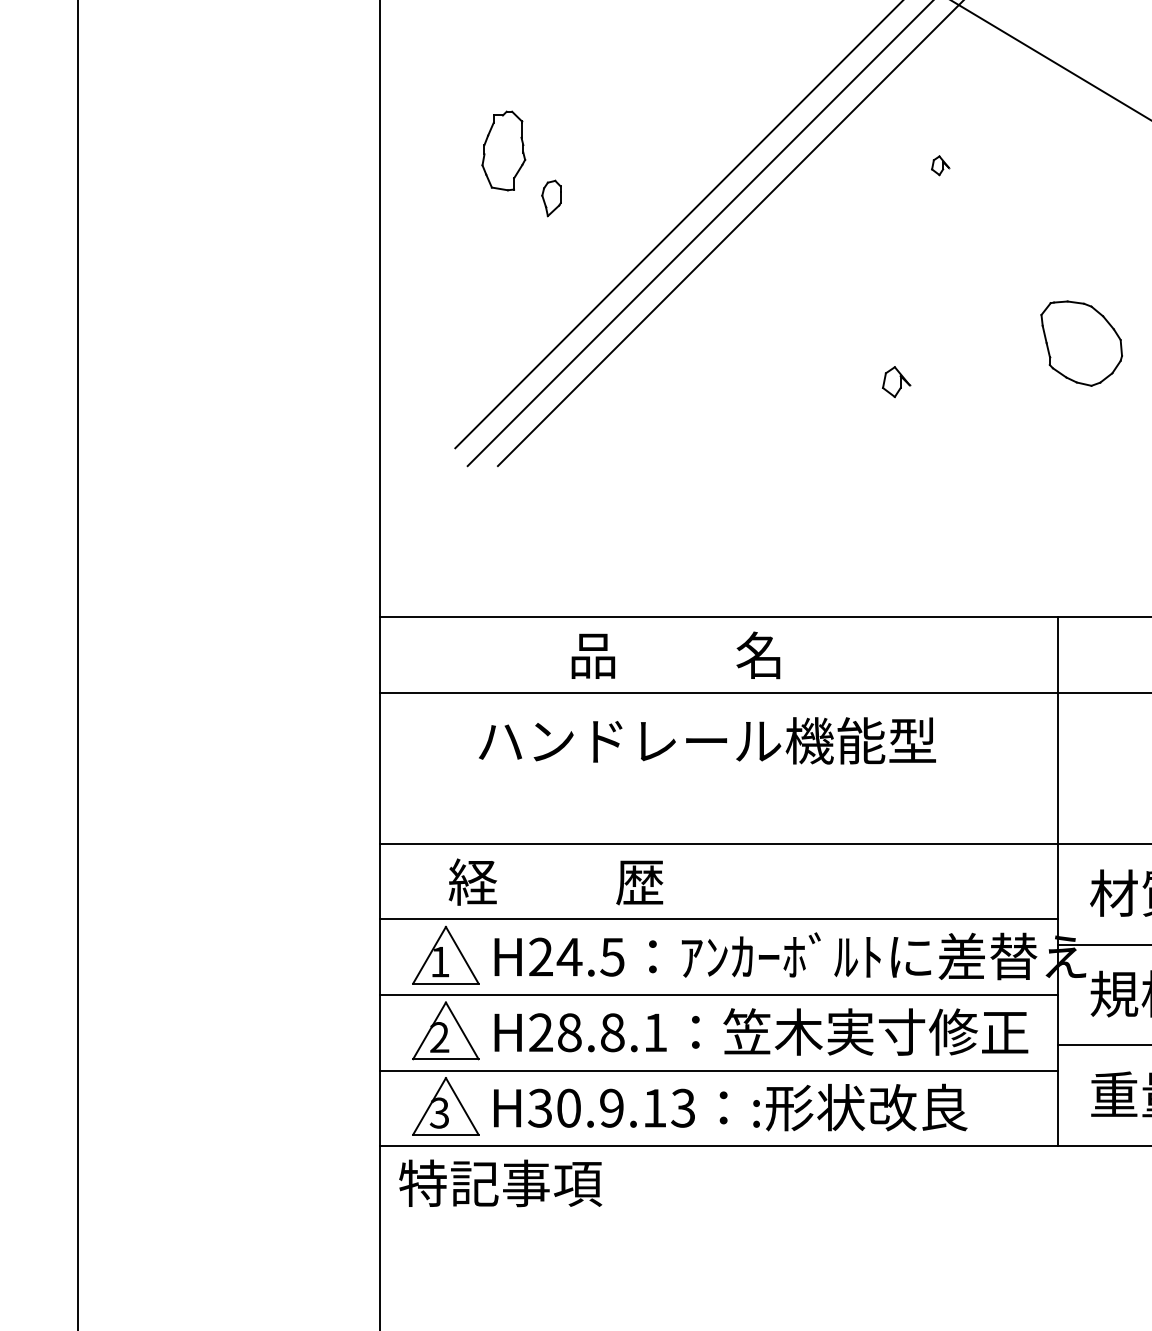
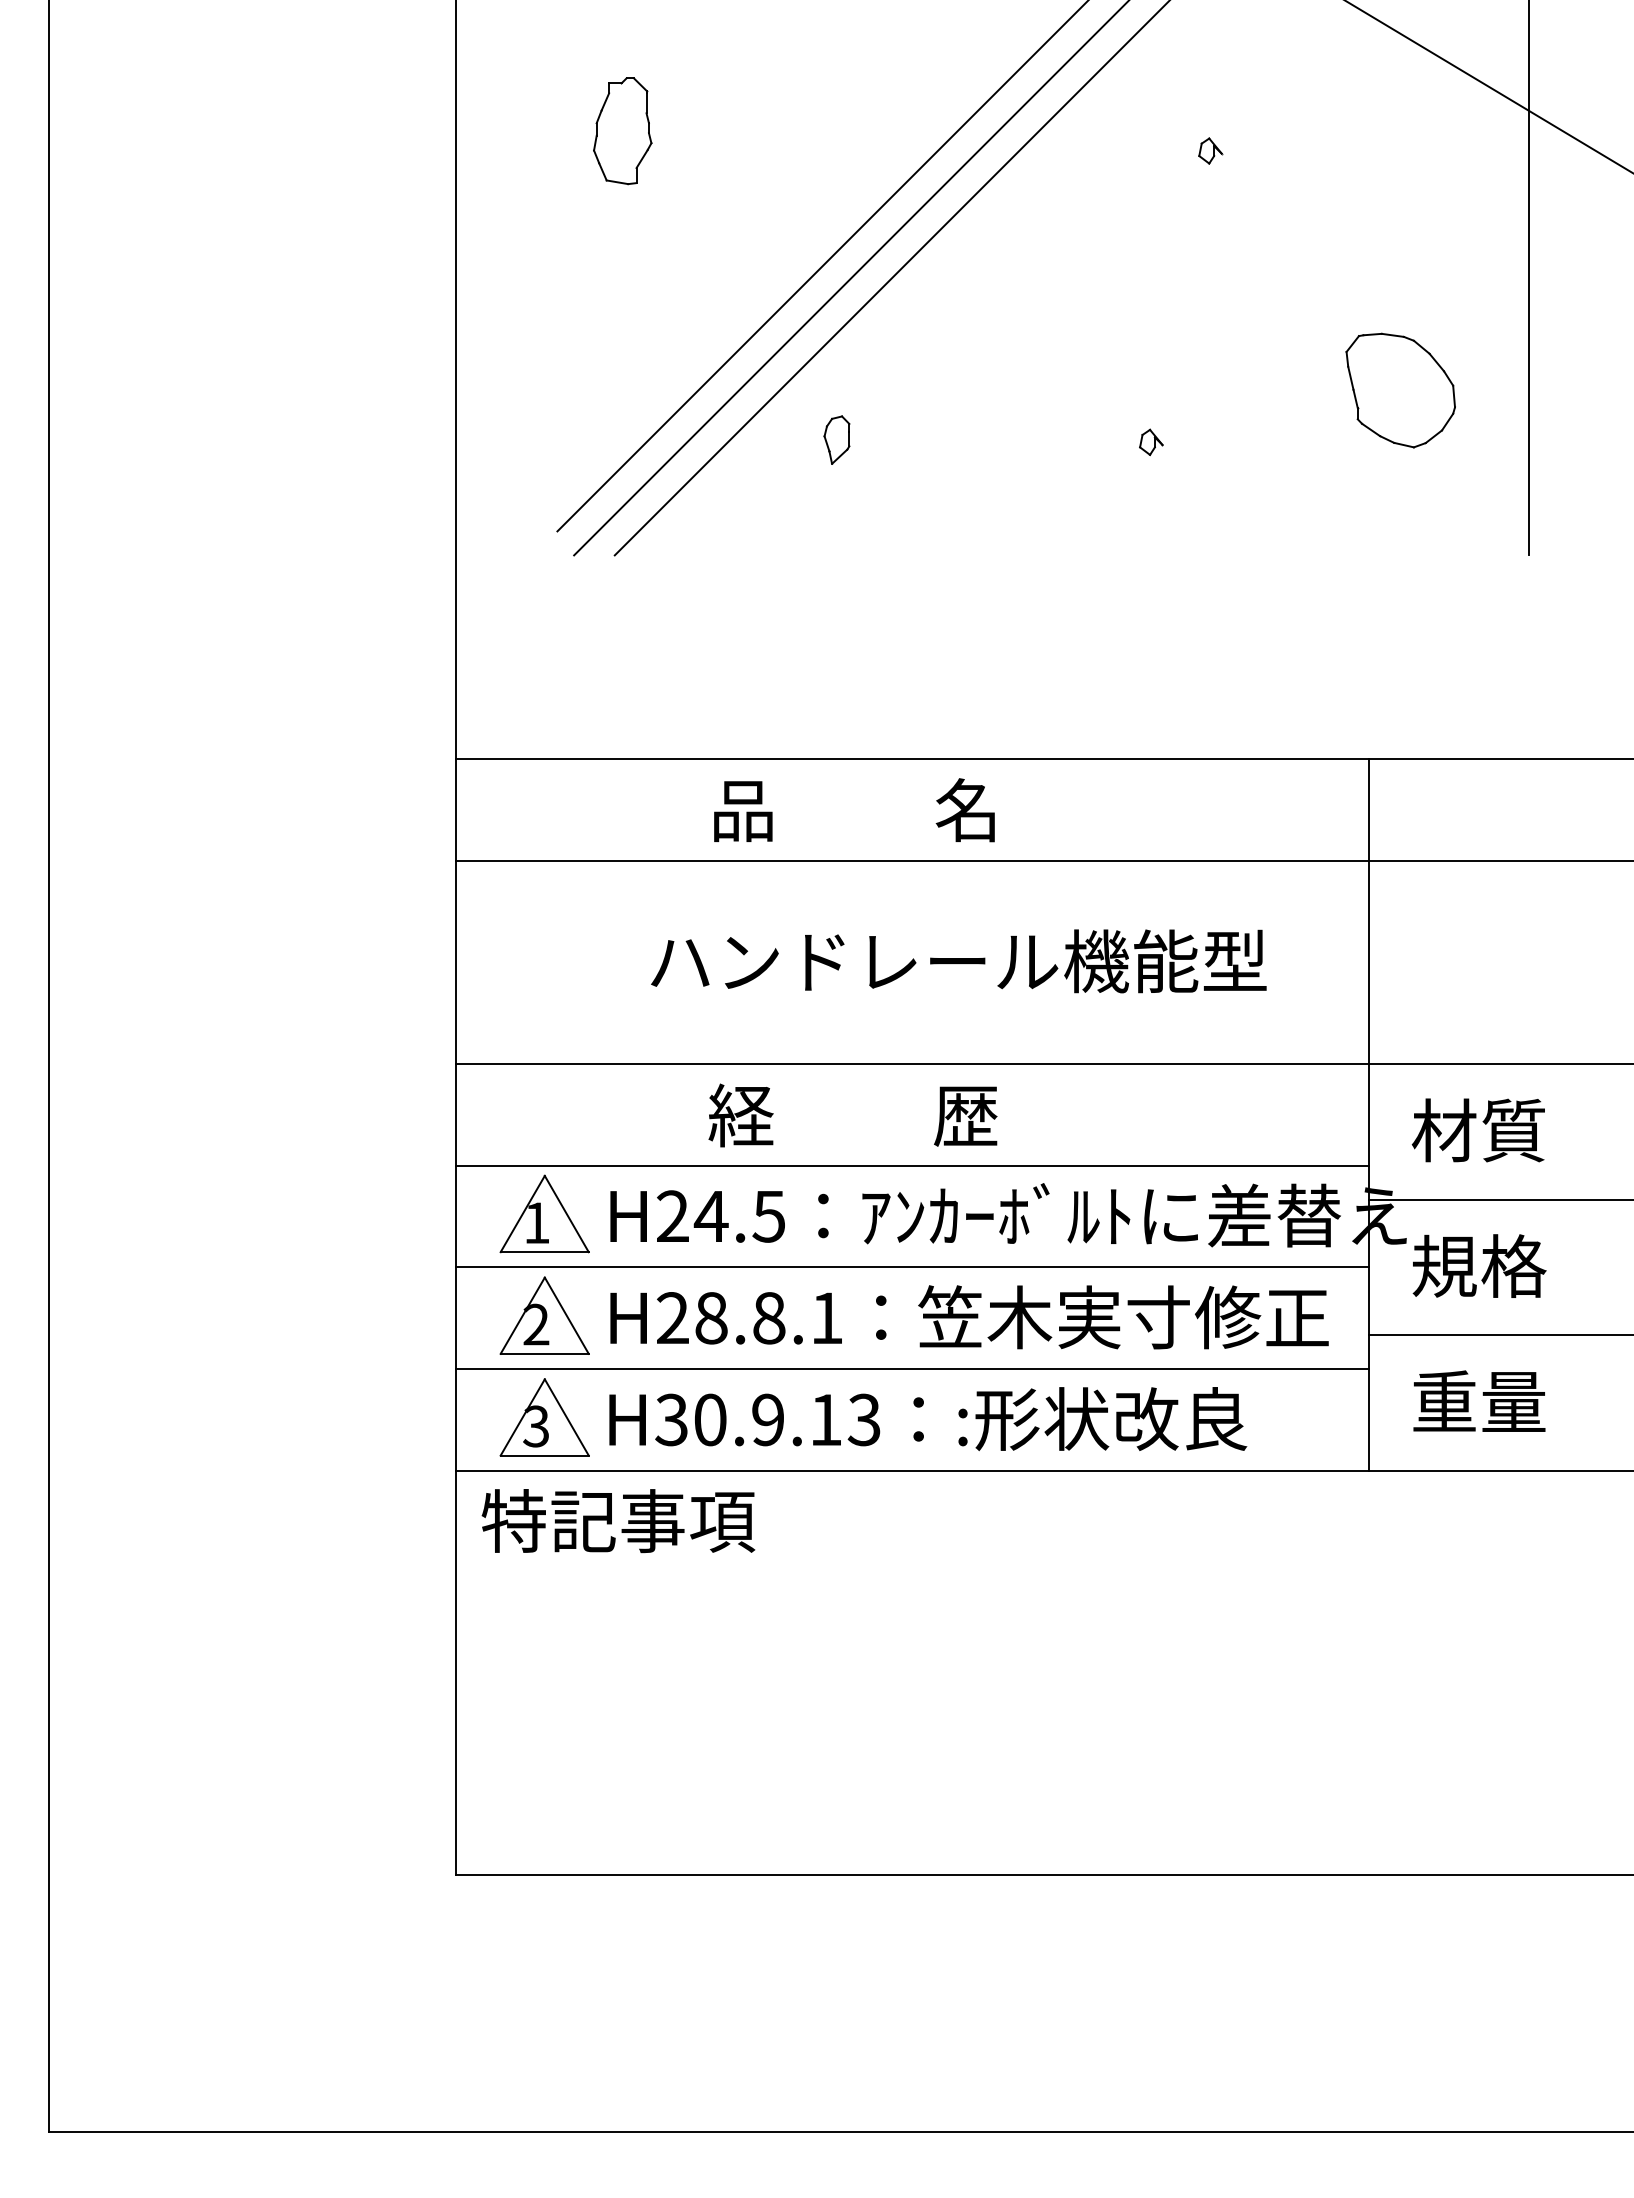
part: (551, 198) -> (836, 439), moved
part: (896, 382) -> (1151, 442), size x0.62
text: (707, 740) -> (958, 961), moved
text: (555, 882) -> (852, 1115), moved

